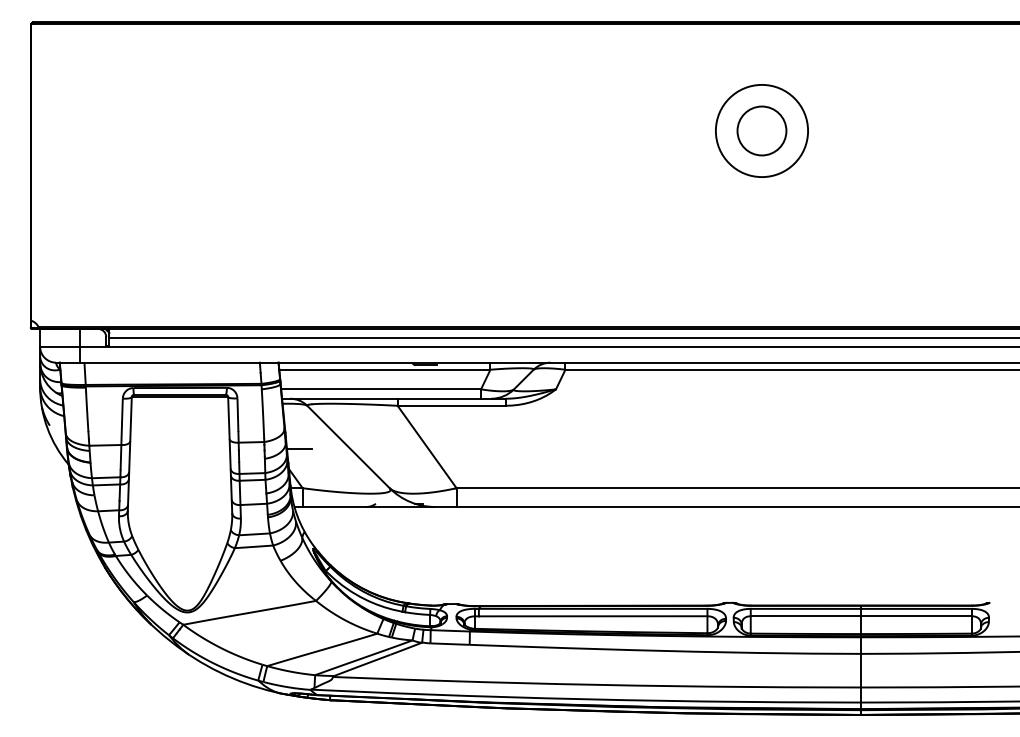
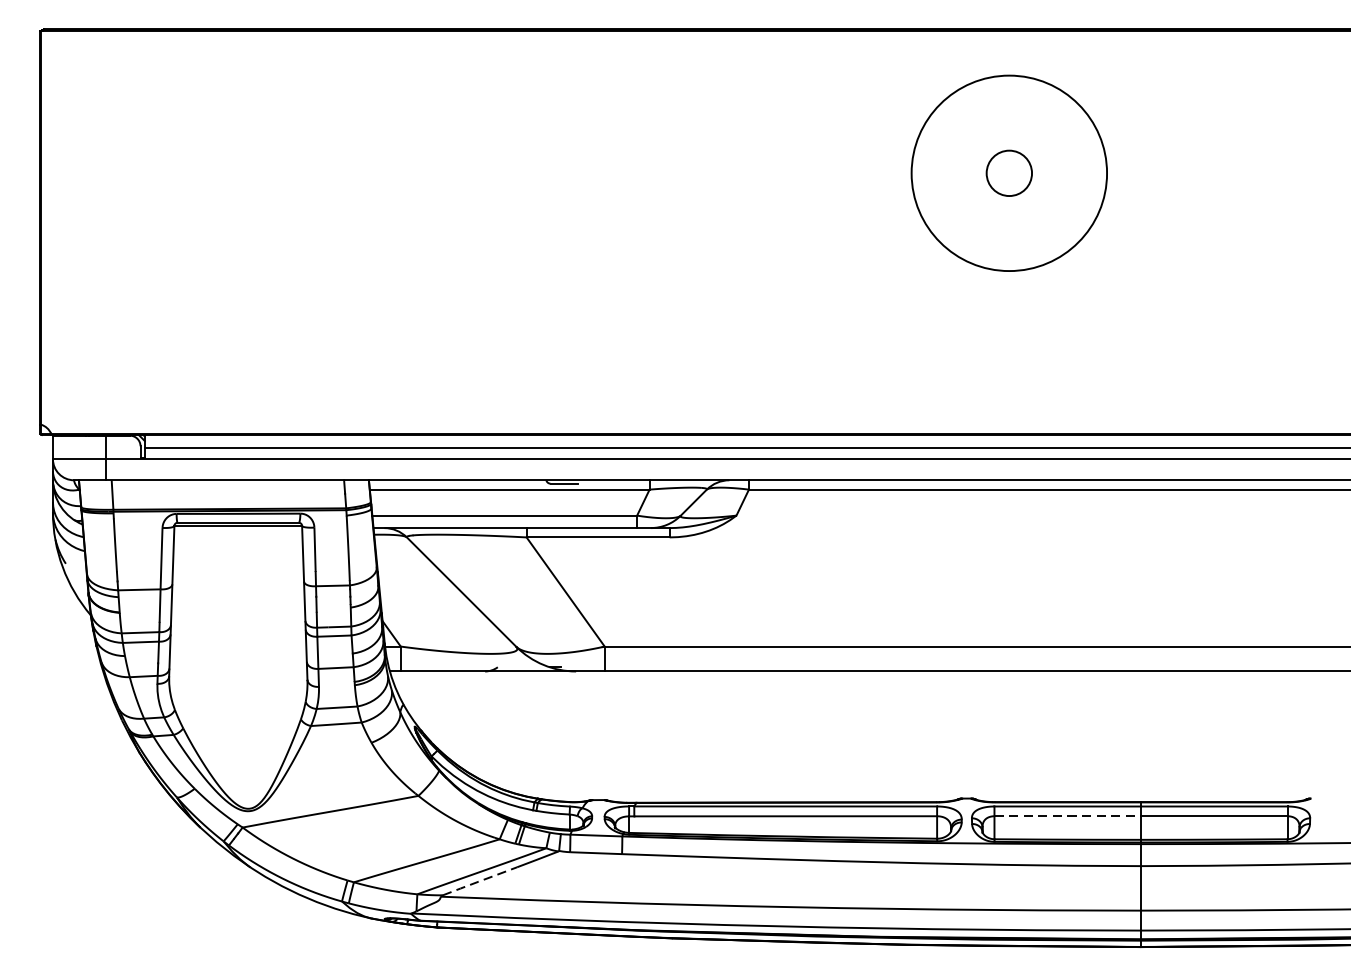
circle: (761, 130) -> (1008, 172), size x0.7
circle: (761, 130) -> (1008, 172), size x1.6
line: (299, 449) -> (396, 595), removed
line: (806, 616) -> (1068, 816), solid -> dashed
line: (361, 665) -> (478, 881), solid -> dashed

